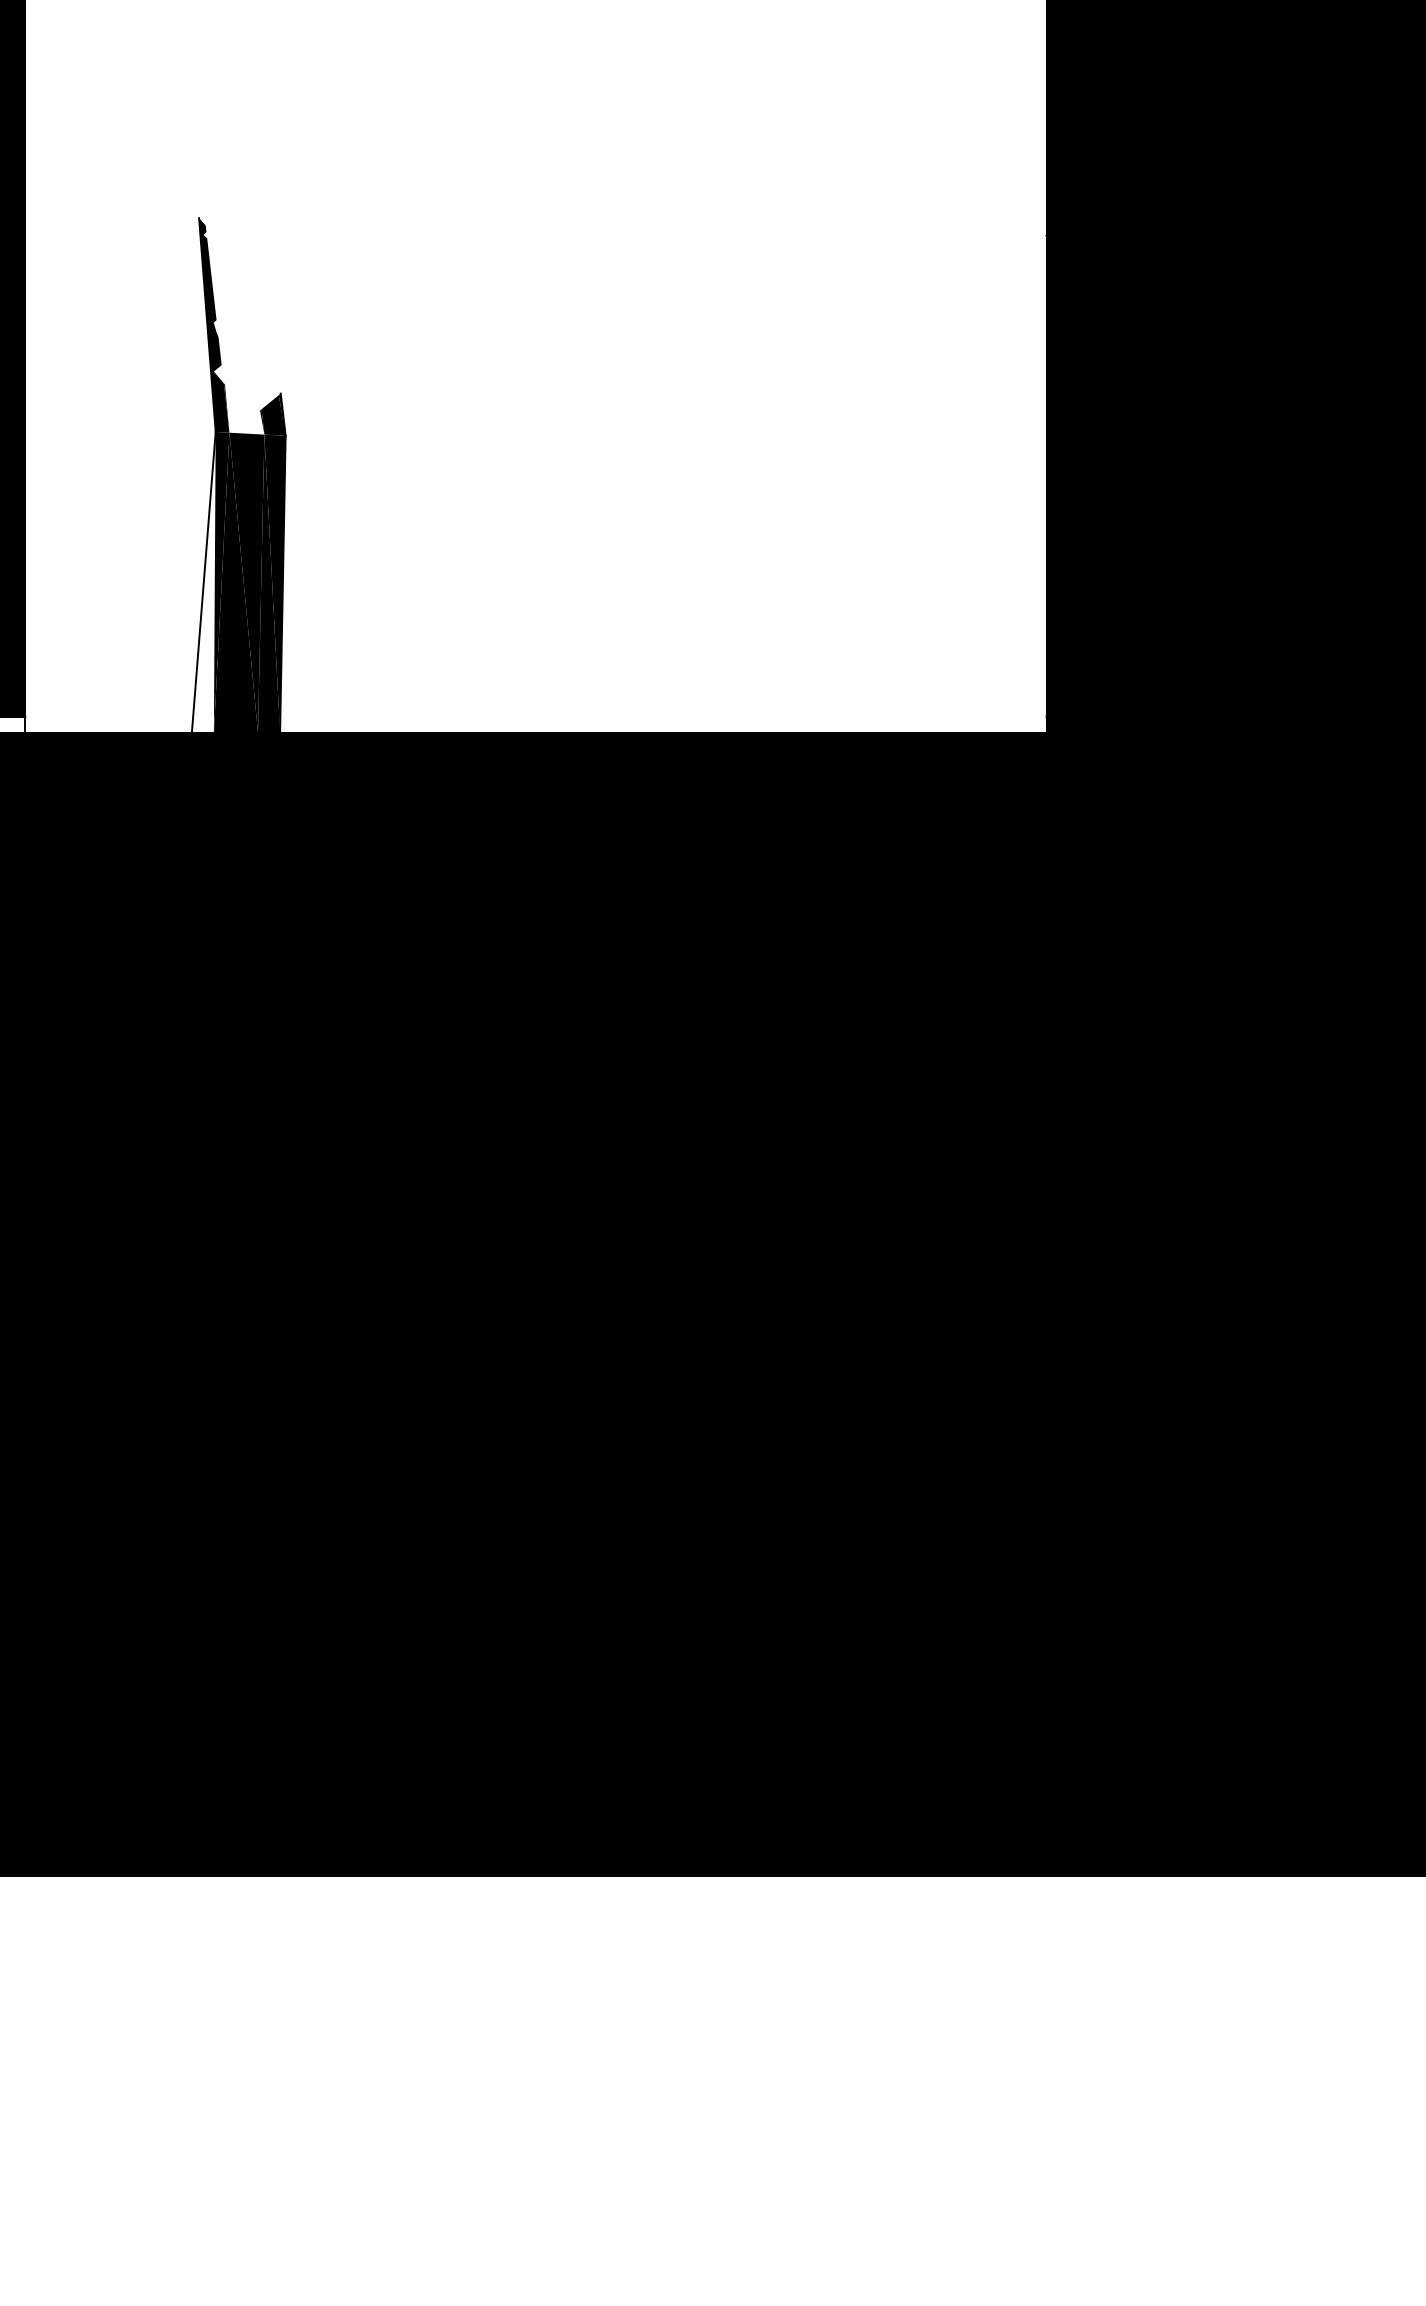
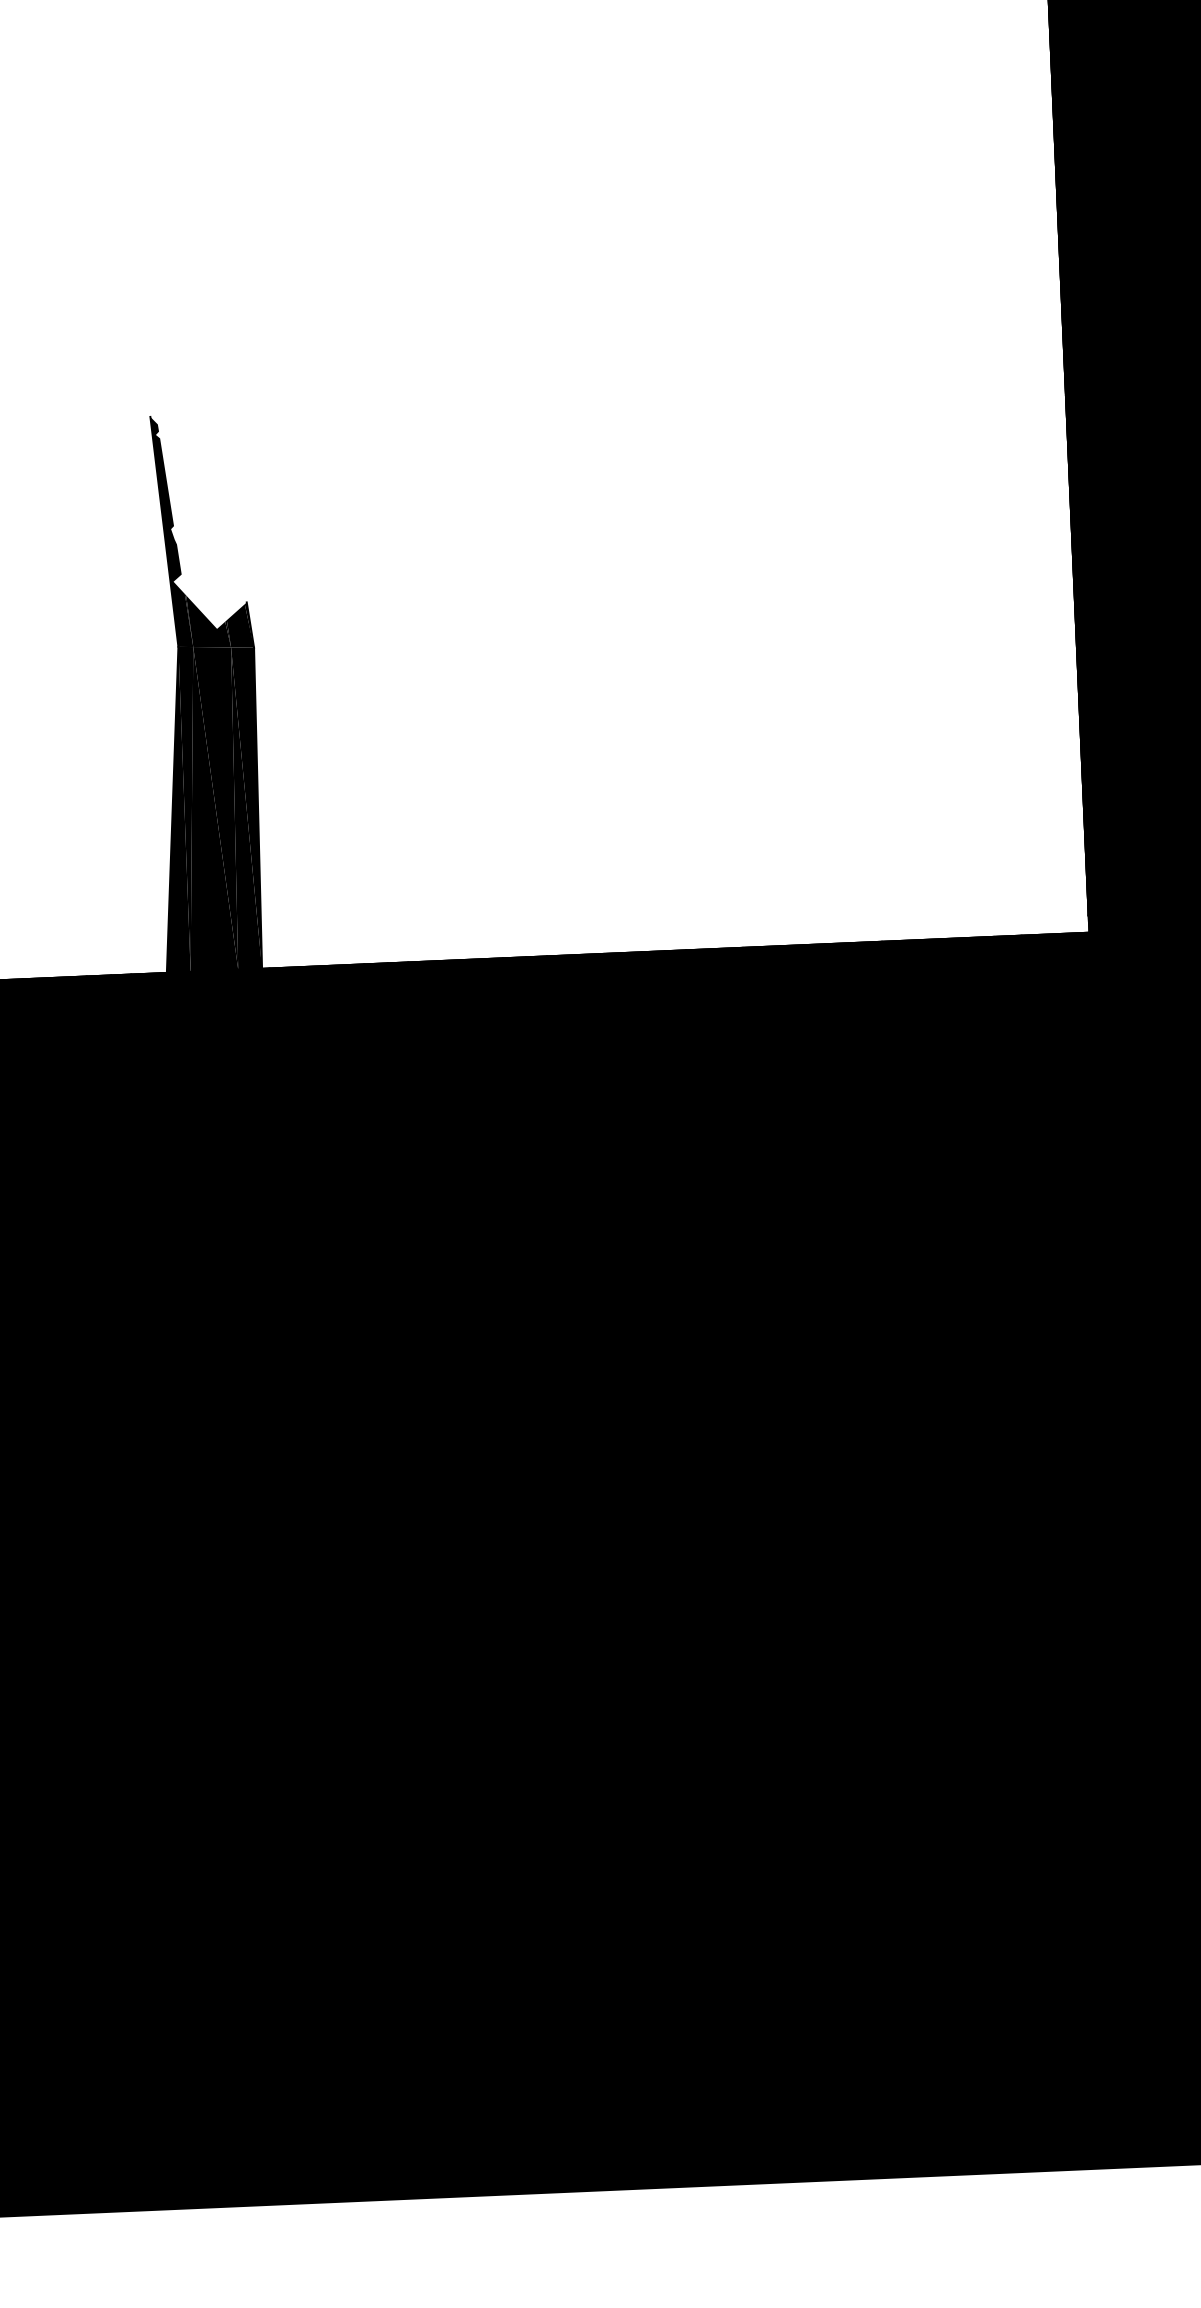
fill: (244, 409) -> (208, 621), added
fill: (203, 582) -> (172, 809), added

